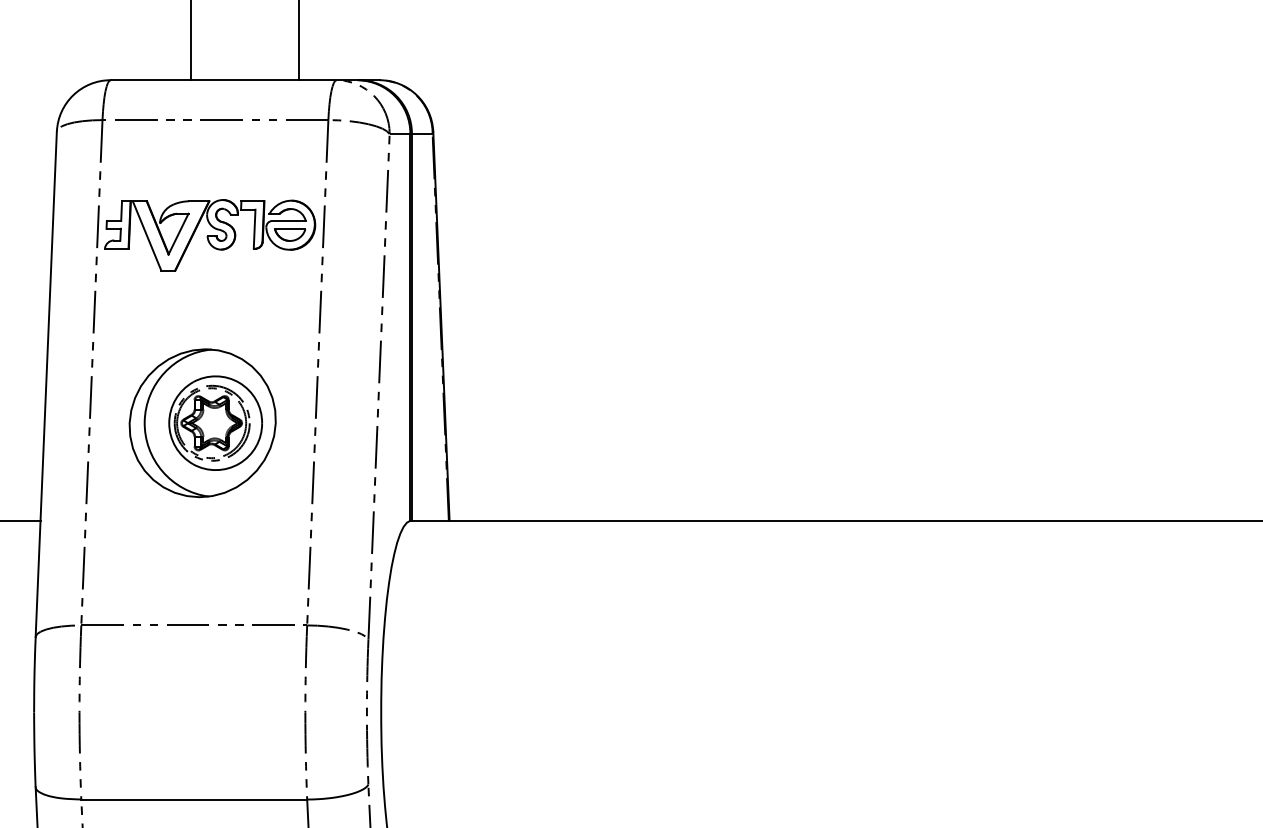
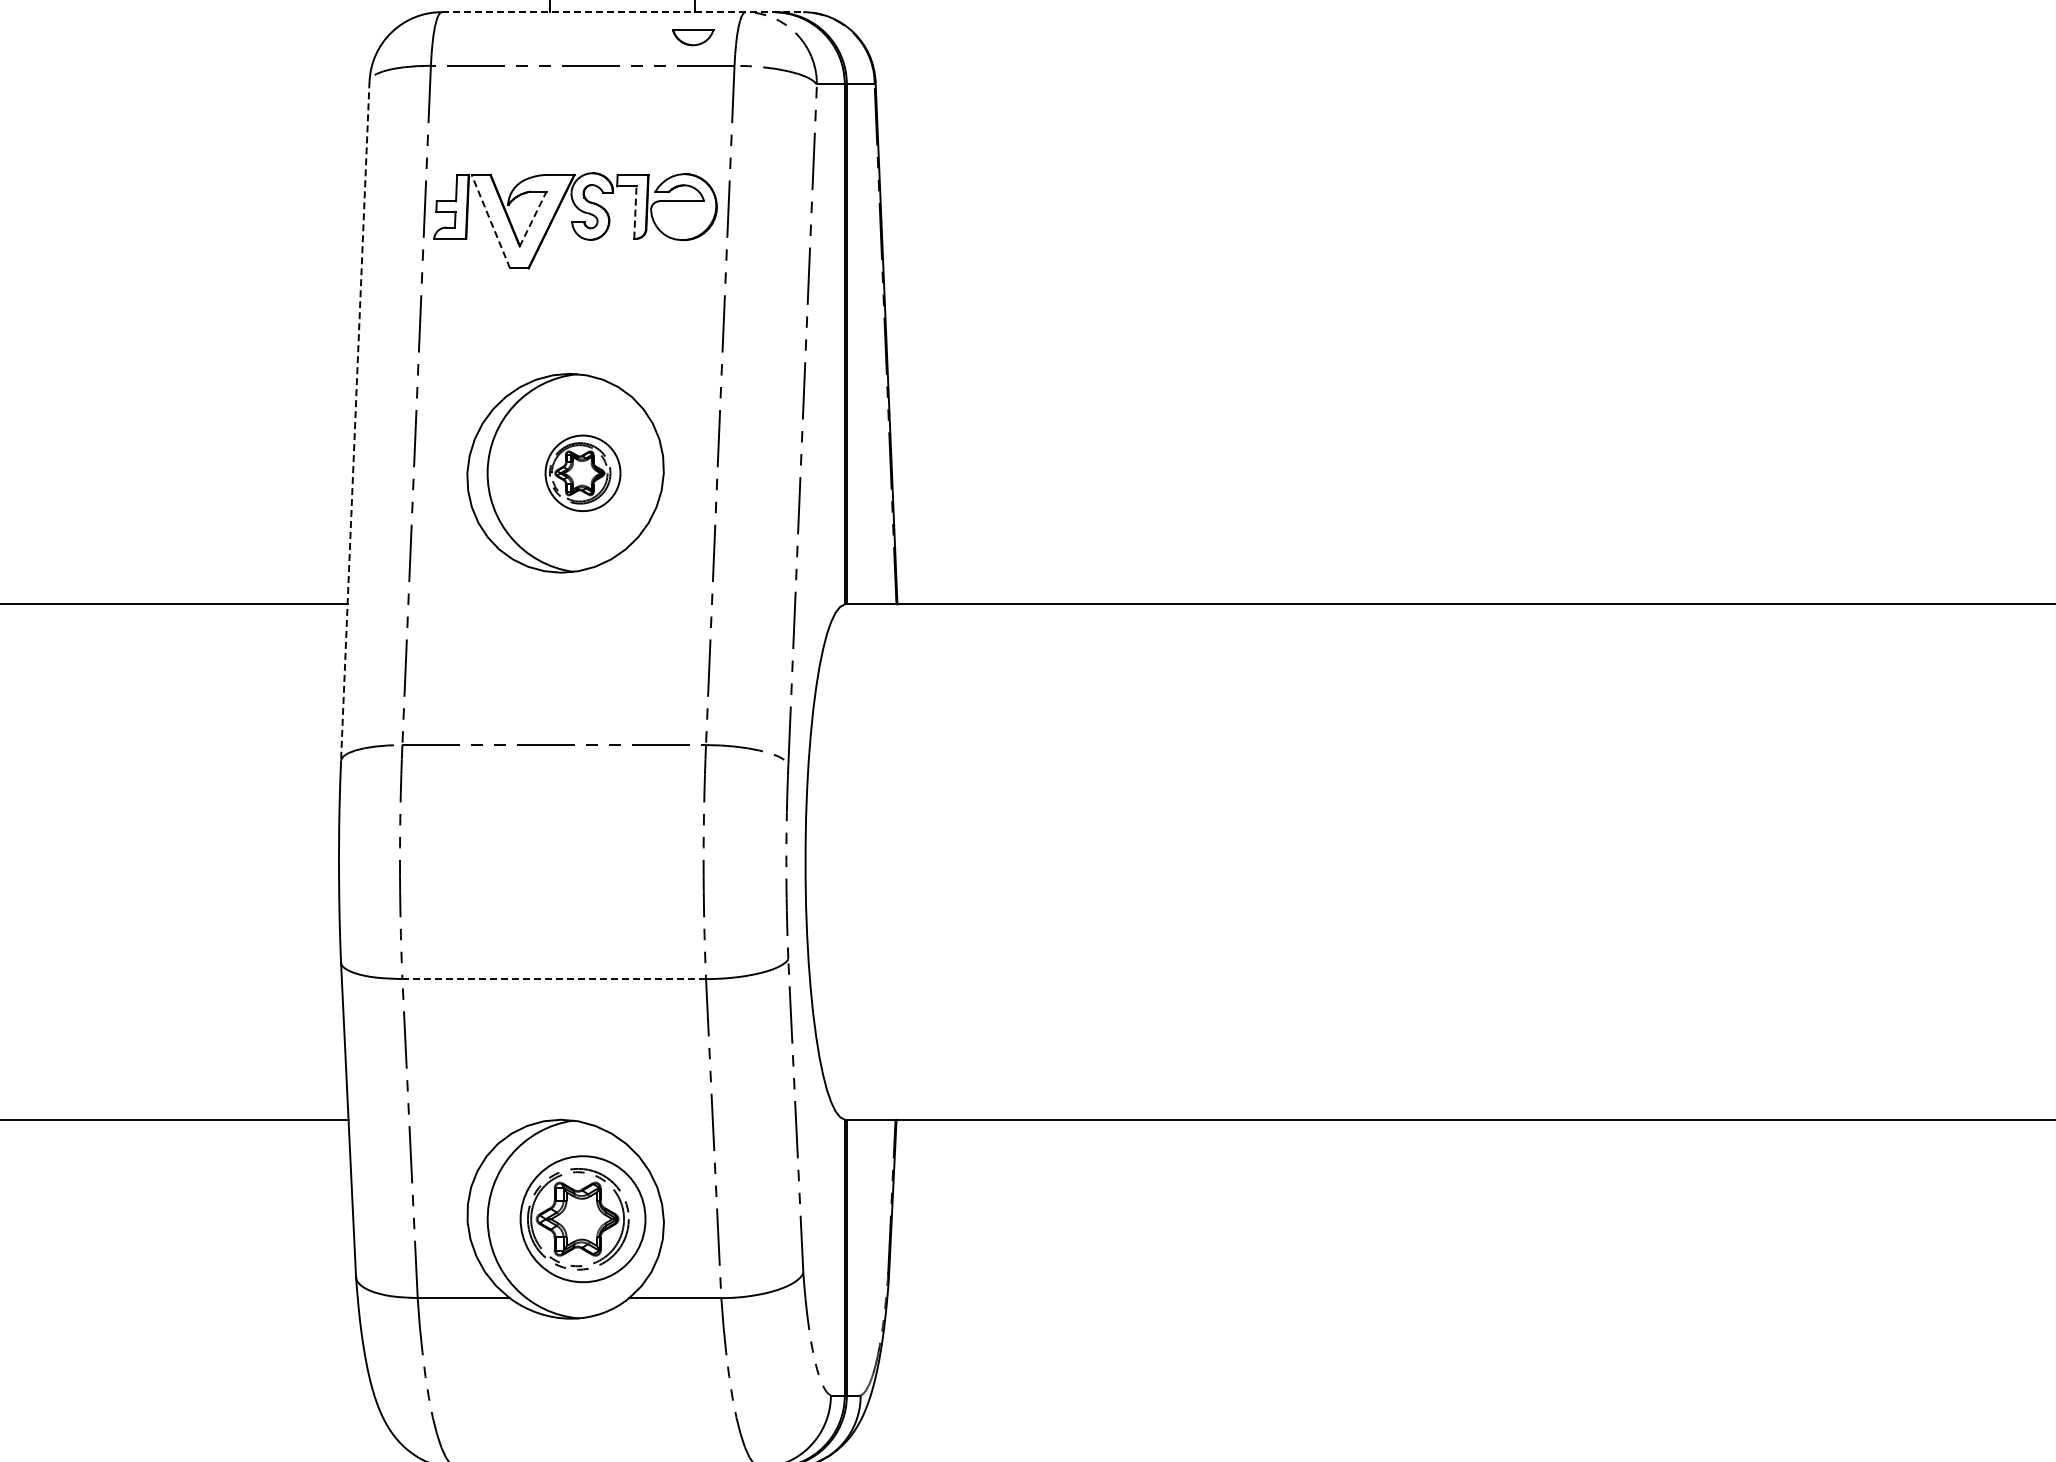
line: (245, 80) -> (622, 12), solid -> dashed
line: (254, 228) -> (635, 211), solid -> dashed
line: (178, 234) -> (533, 219), solid -> dashed
line: (146, 235) -> (490, 221), solid -> dashed
part: (290, 235) -> (693, 37), moved
line: (46, 384) -> (355, 421), solid -> dashed
part: (215, 423) -> (582, 473), size x0.6
line: (194, 799) -> (554, 979), solid -> dashed

